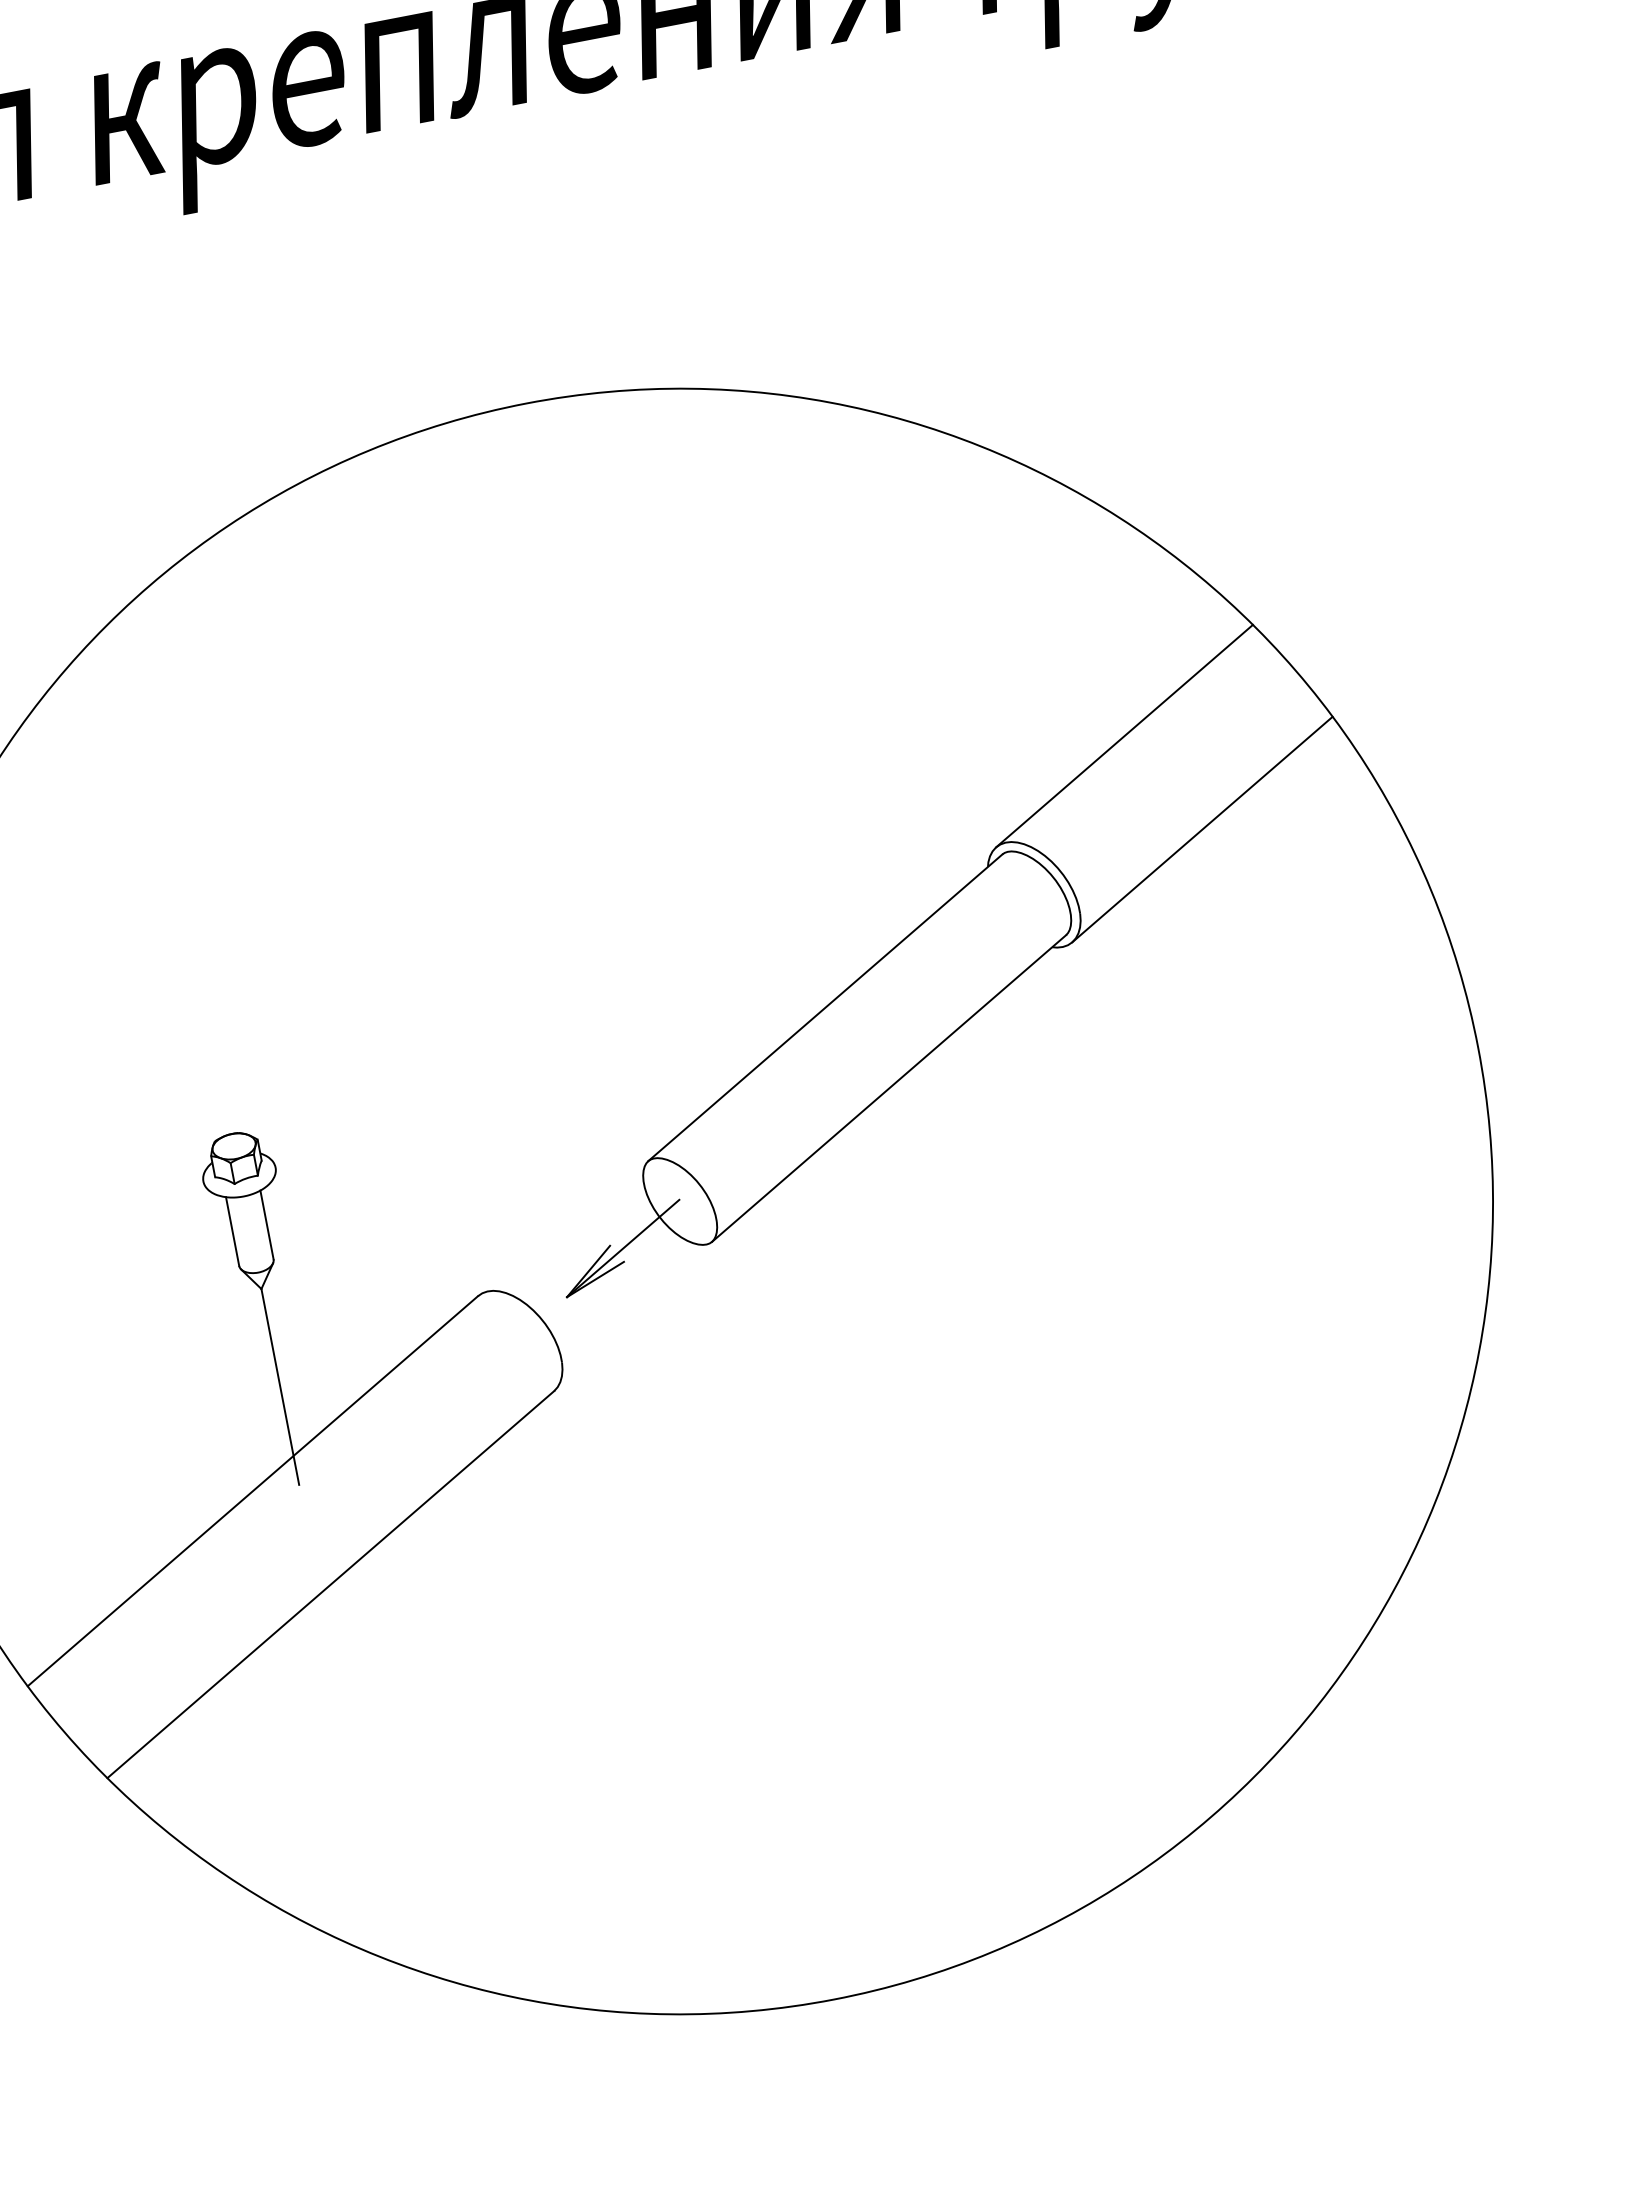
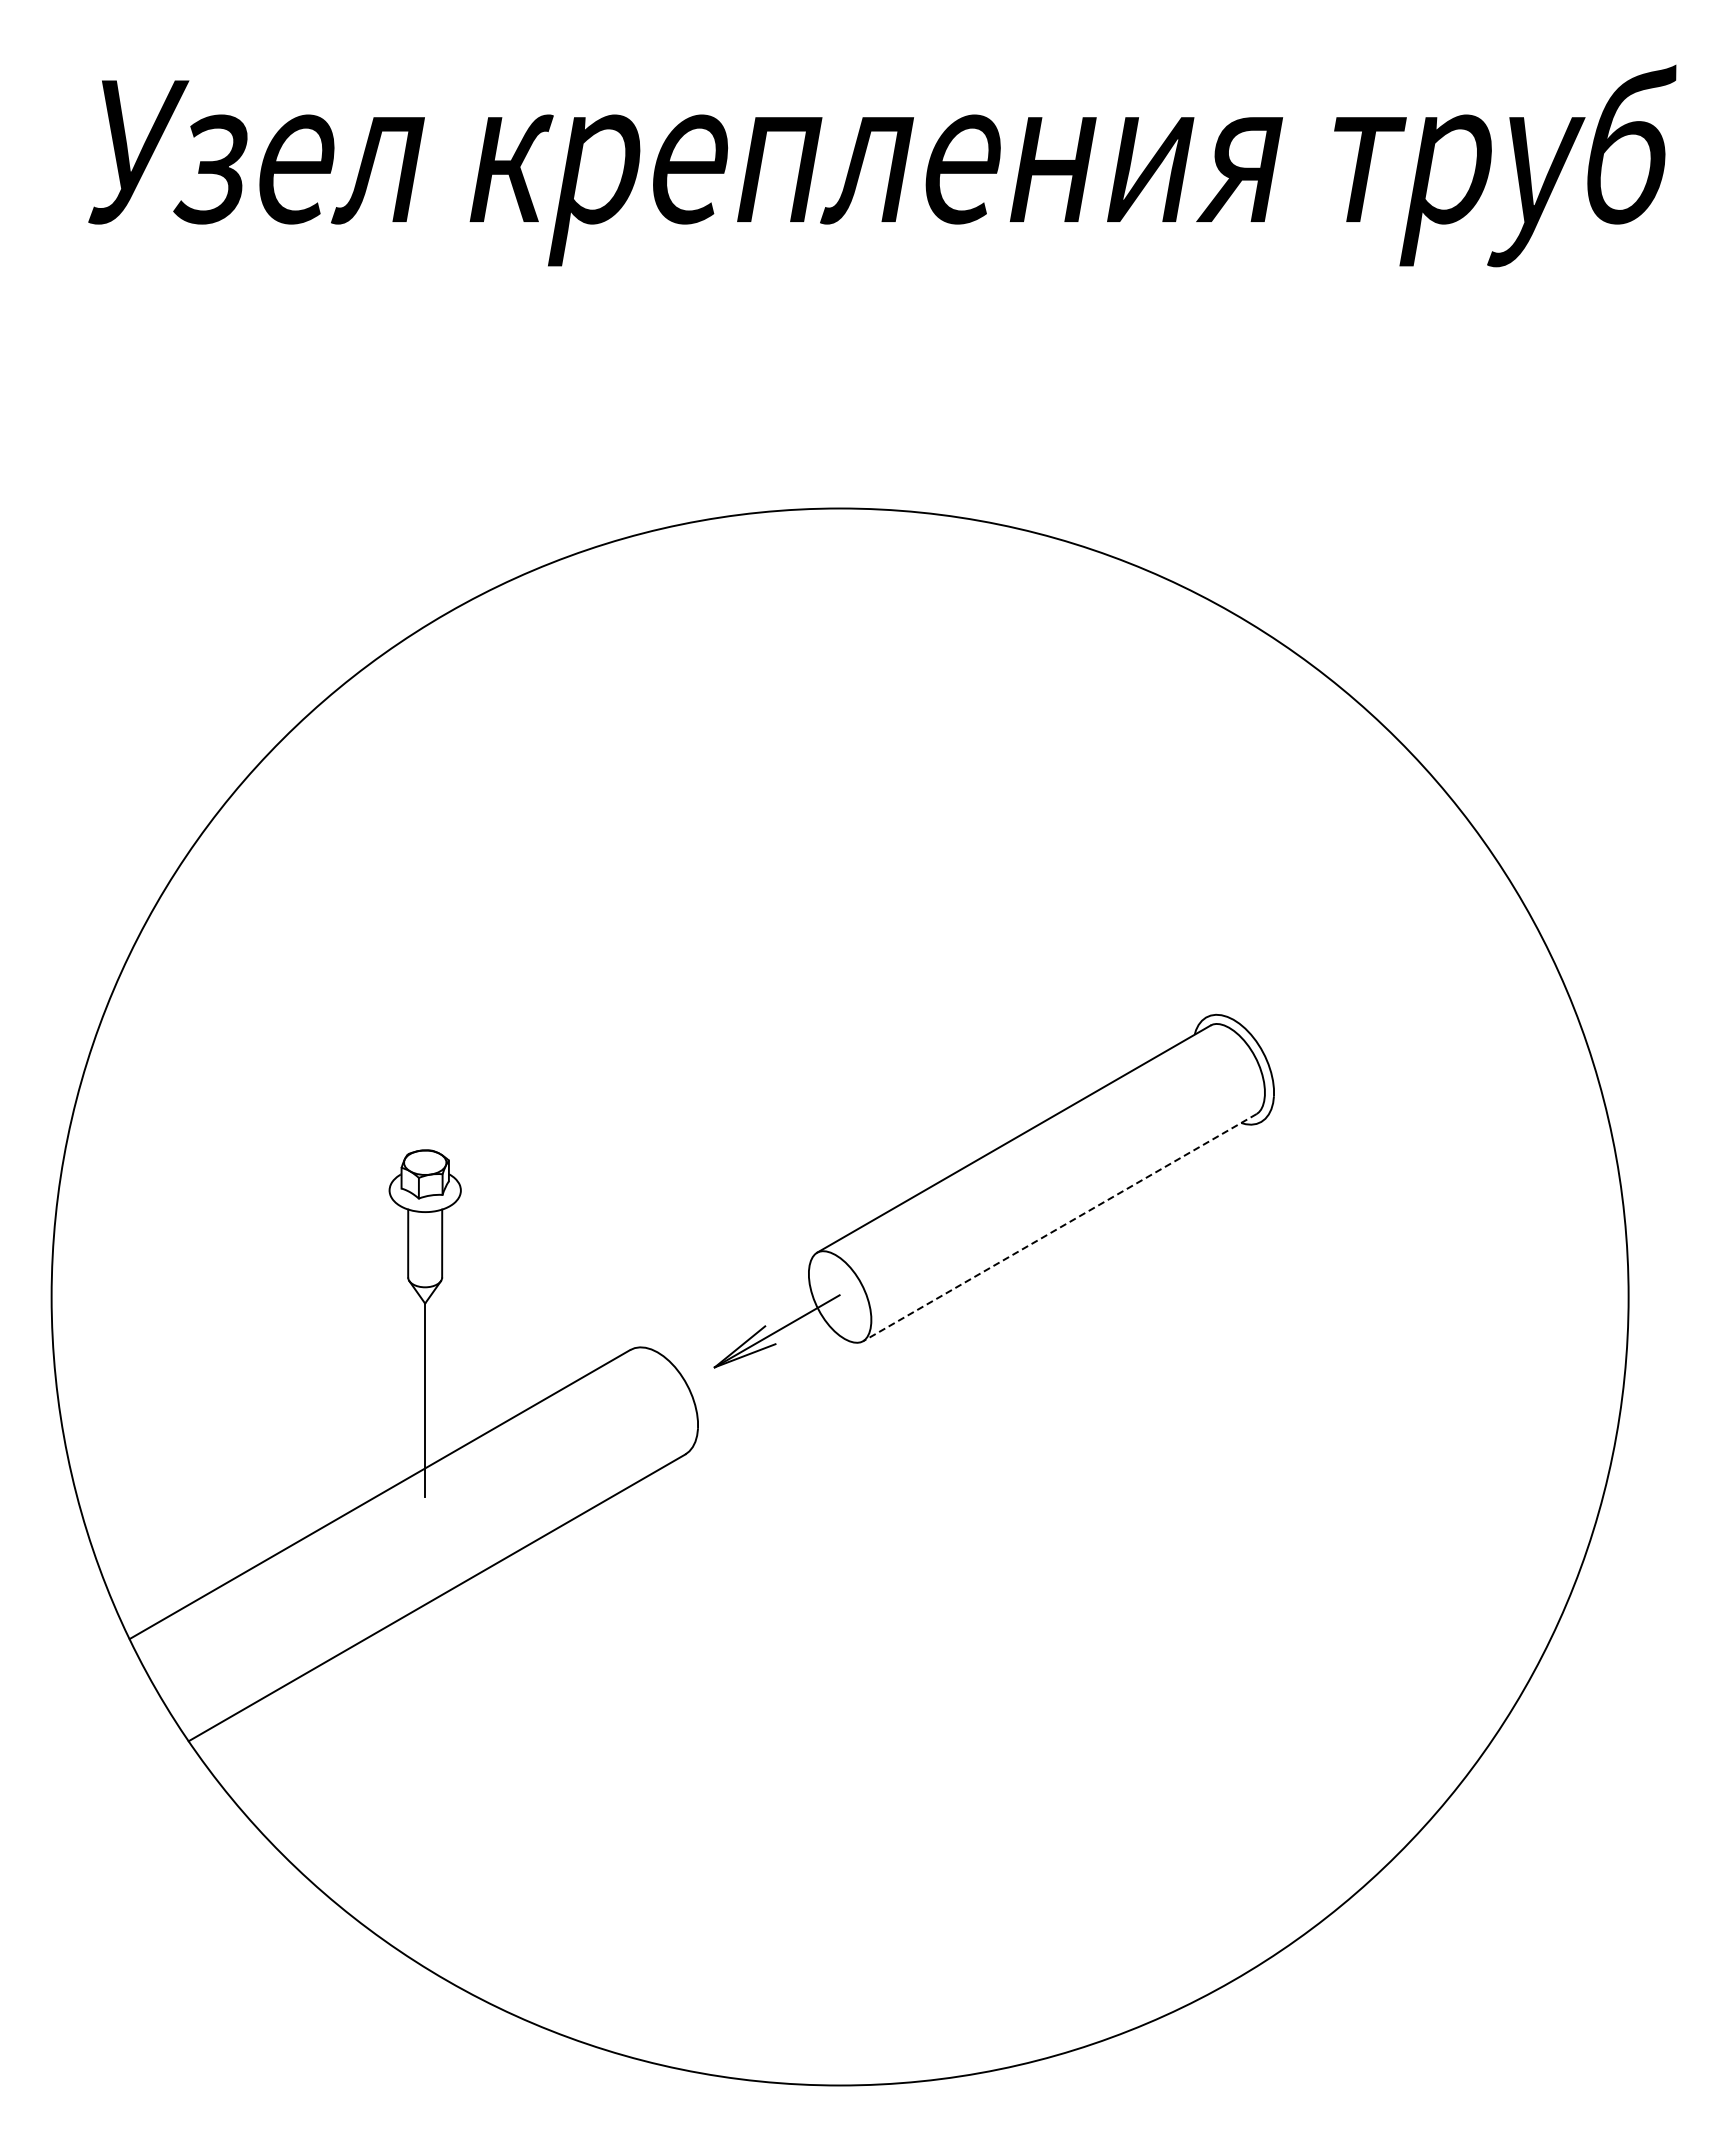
line: (1124, 735) -> (1348, 934), removed
line: (1201, 828) -> (1405, 1037), removed
line: (888, 1088) -> (1059, 1227), solid -> dashed

